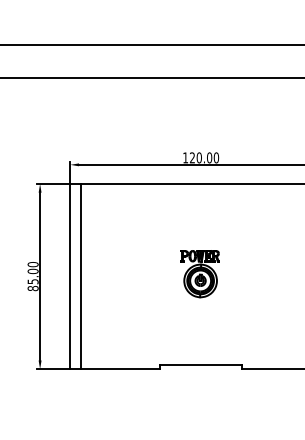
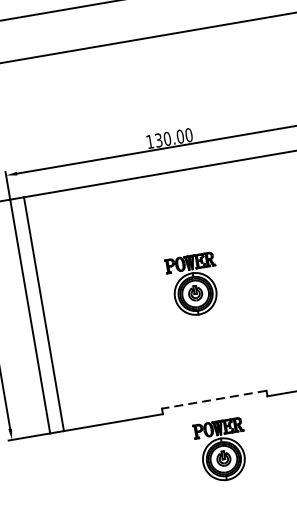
text: (192, 158) -> (158, 141), 120.00 -> 130.00
line: (200, 364) -> (213, 399), solid -> dashed
part: (199, 405) -> (221, 451), added

